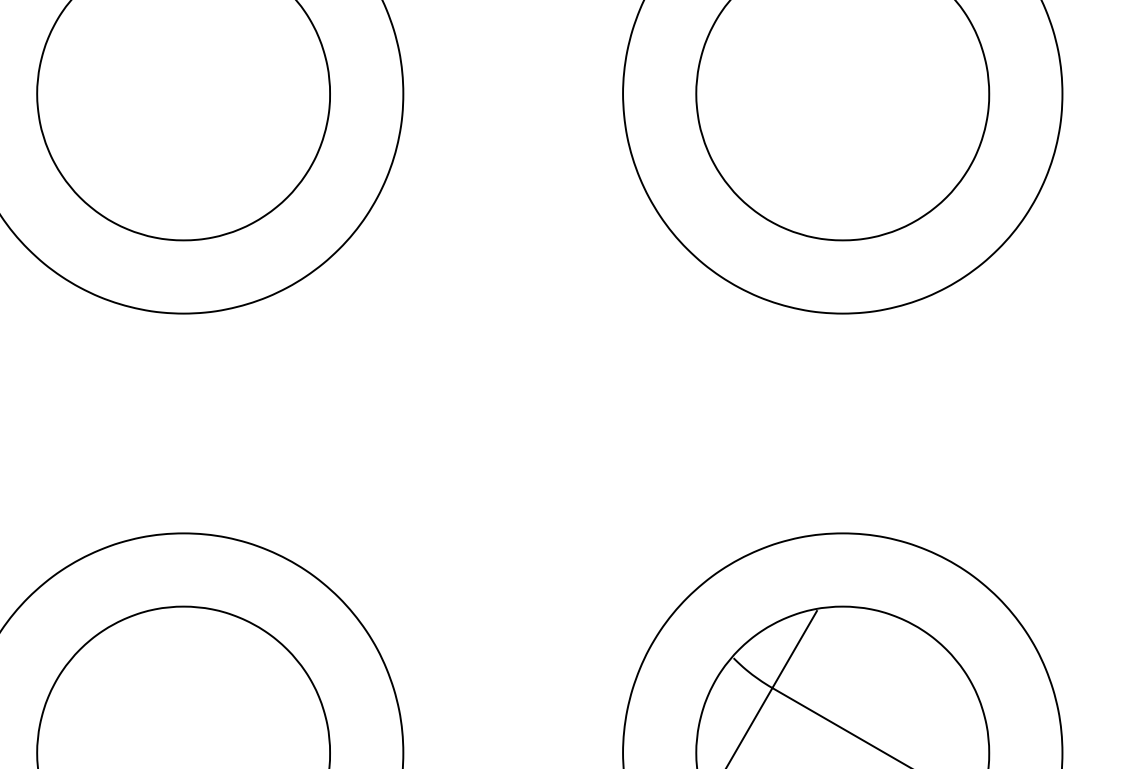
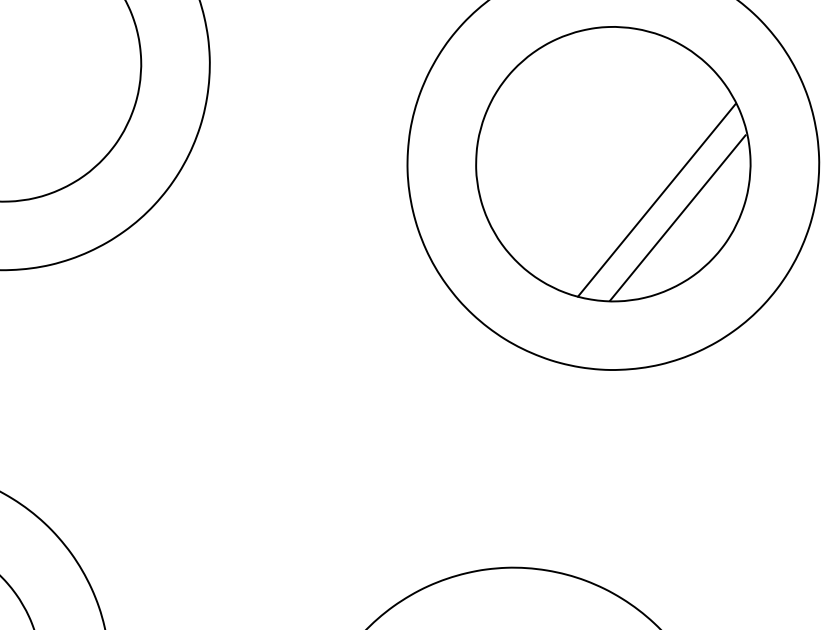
line: (894, 124) -> (656, 200), added
line: (919, 139) -> (677, 217), added

